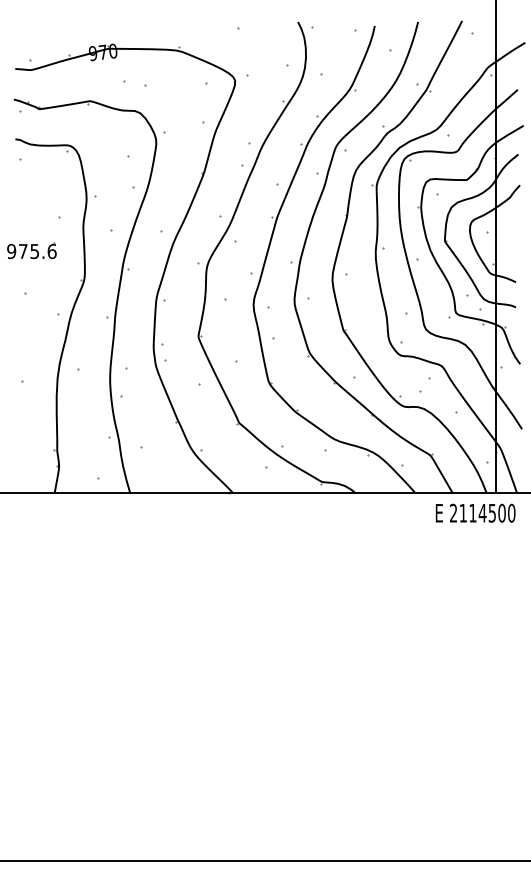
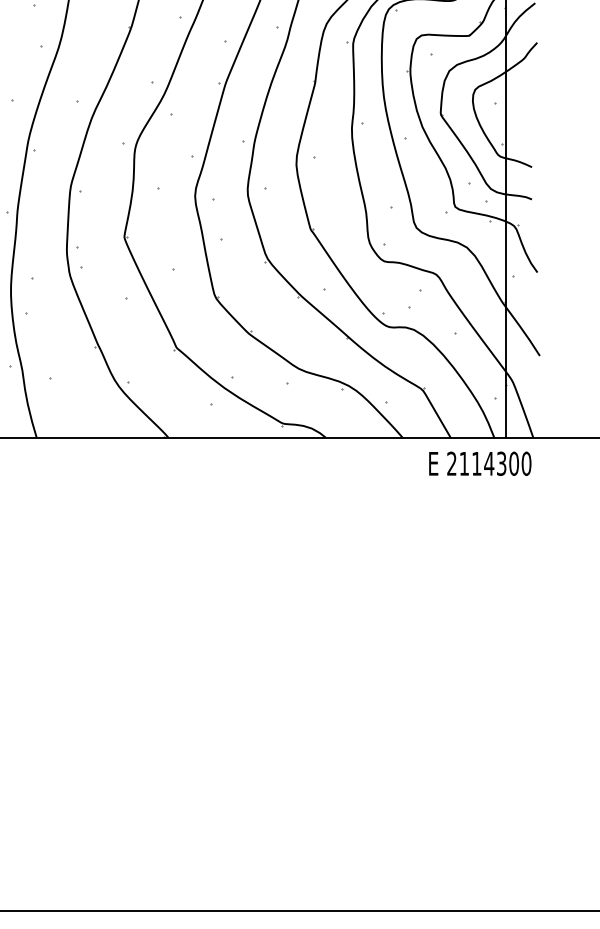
text: (492, 512) -> (501, 462), 2114500 -> 2114300

